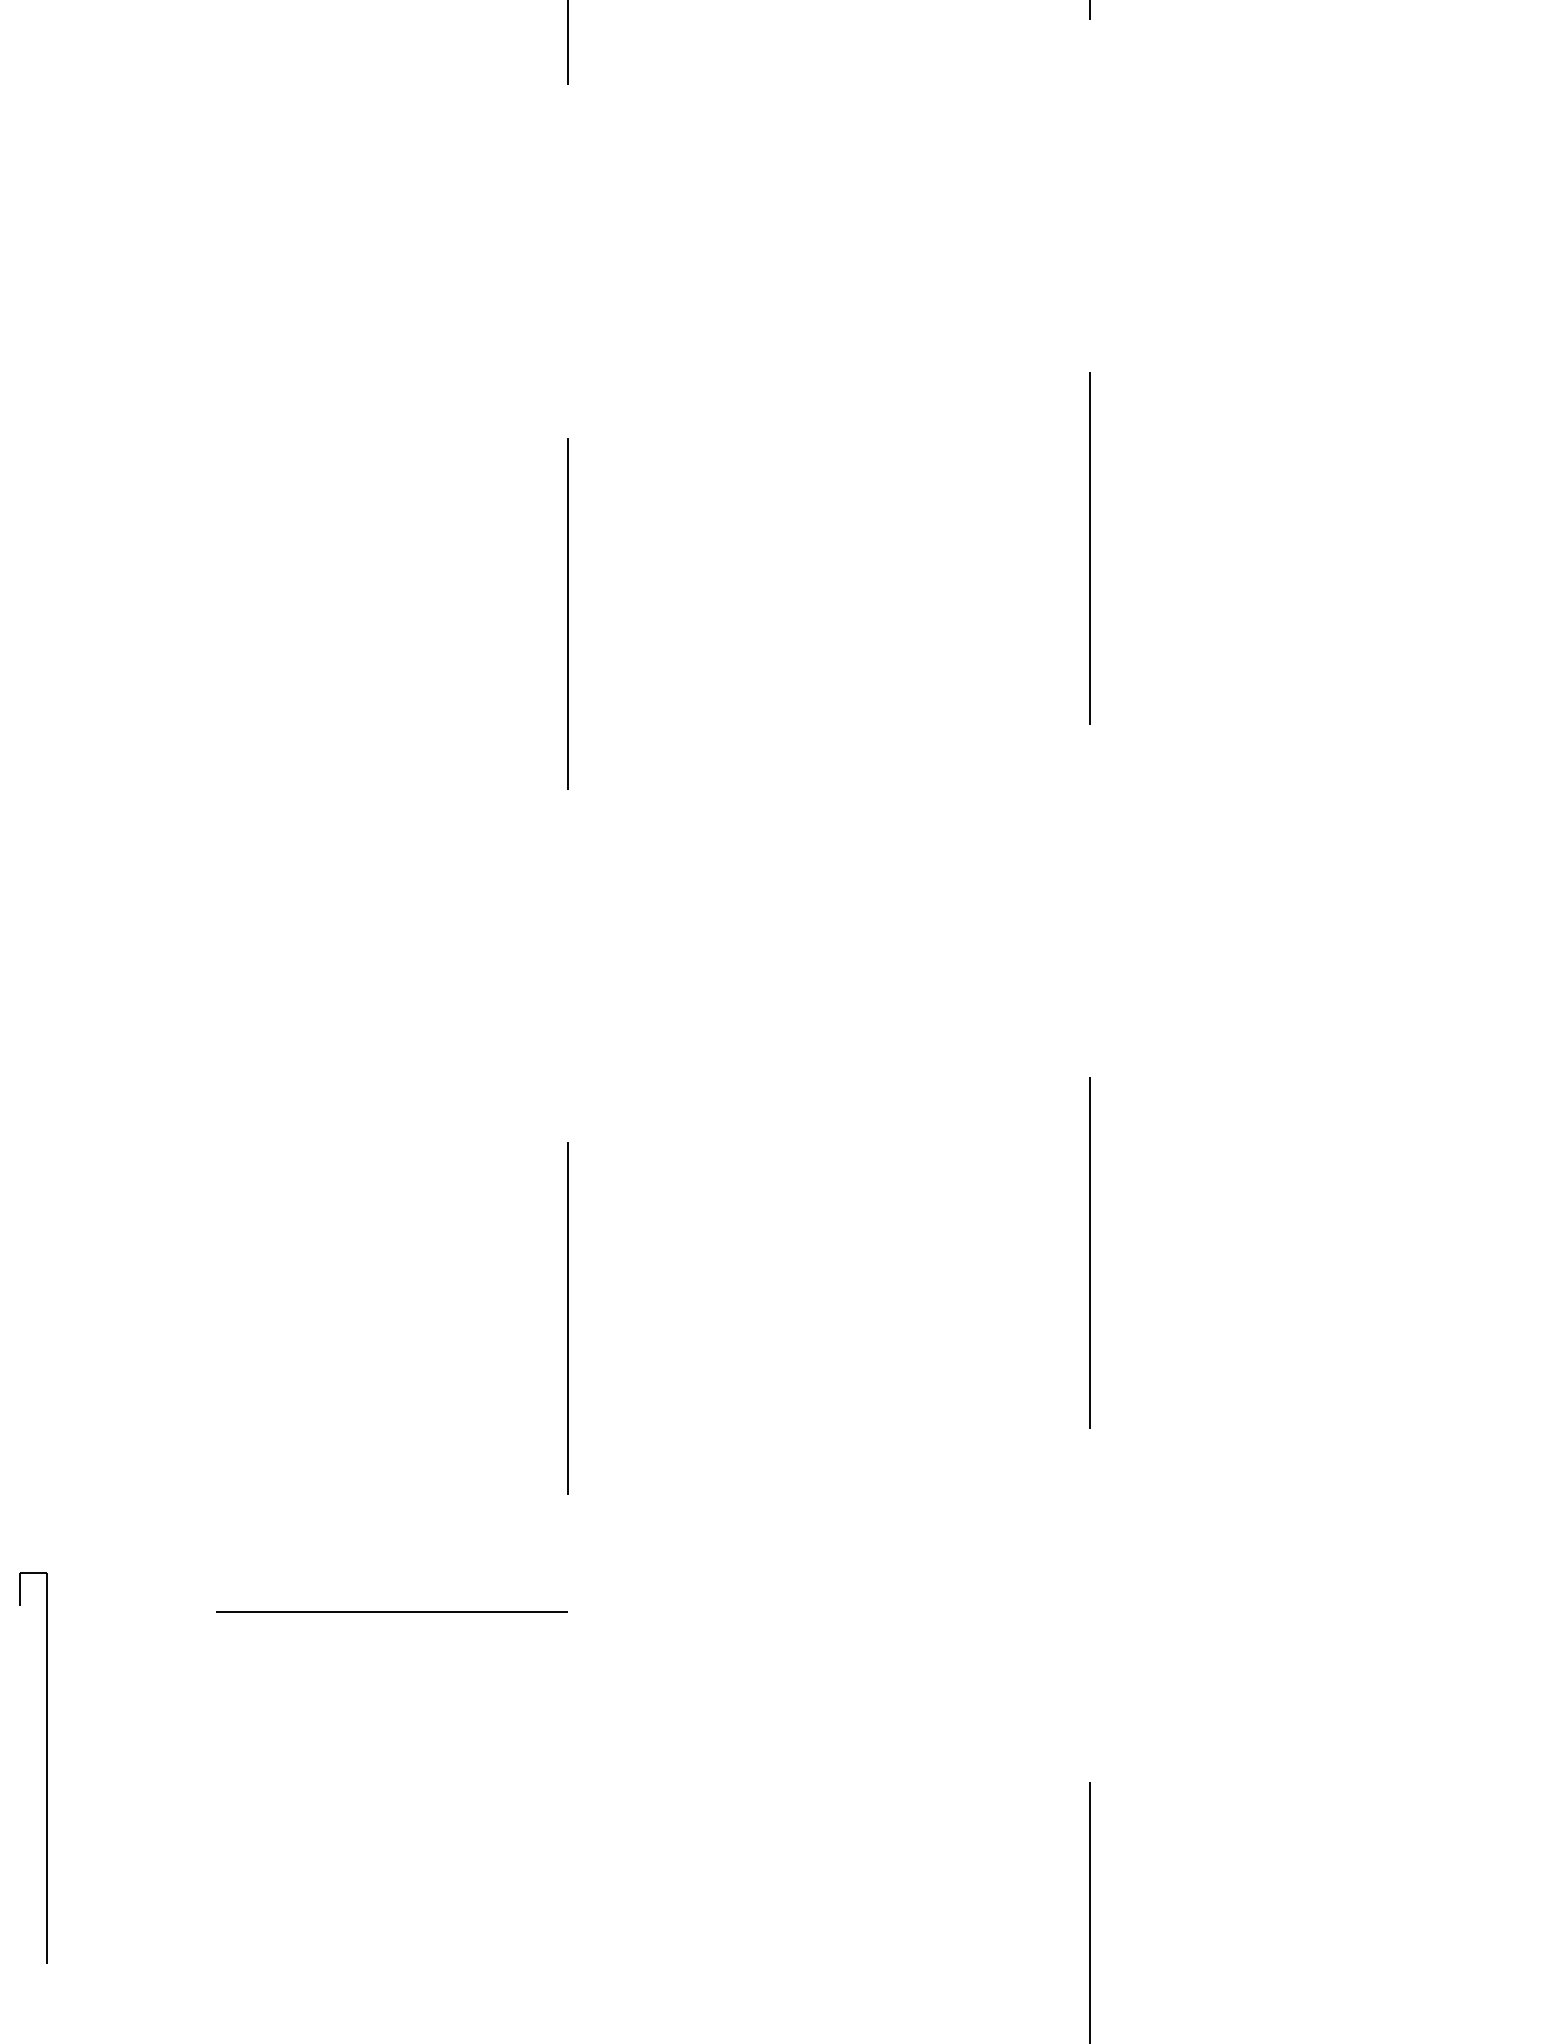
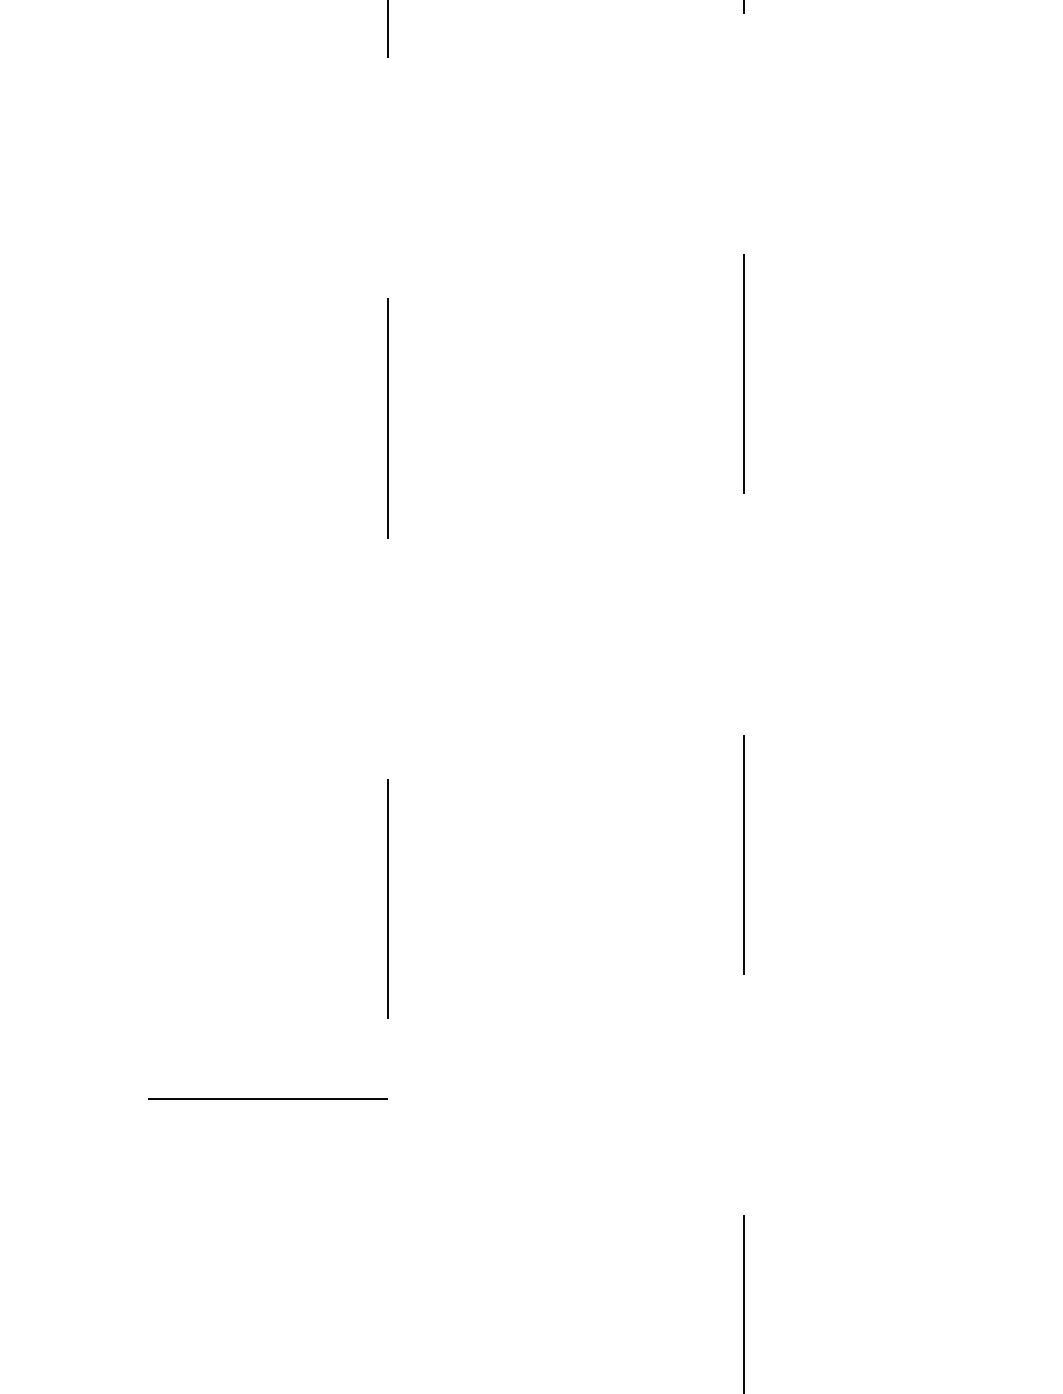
part: (46, 1767) -> (31, 1205), removed

